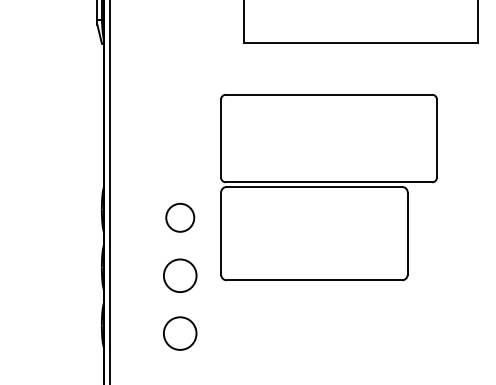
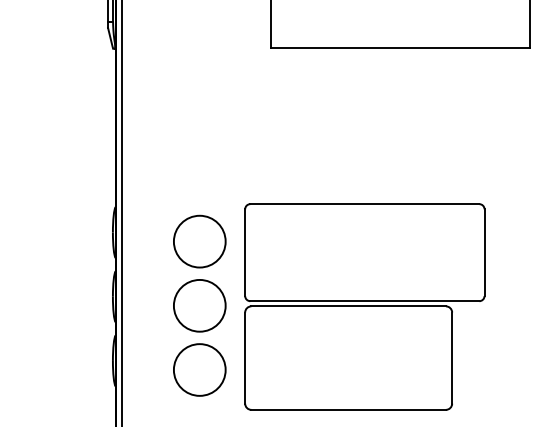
part: (328, 187) -> (364, 306), moved
circle: (179, 217) -> (199, 241), size x1.67
circle: (179, 275) -> (199, 305), size x1.43
circle: (179, 333) -> (199, 369), size x1.43

